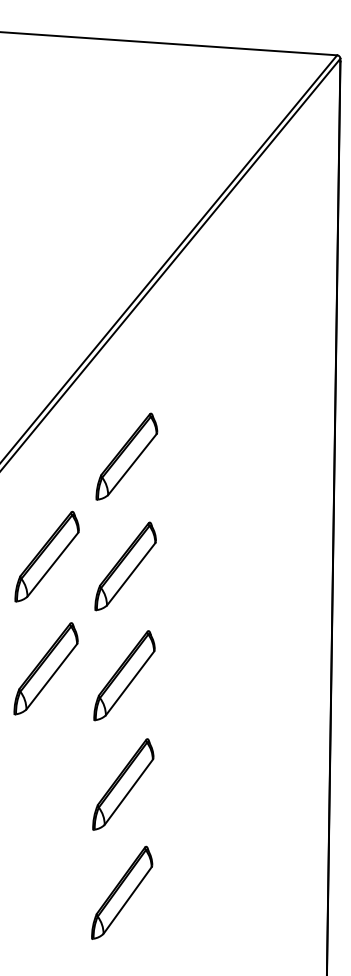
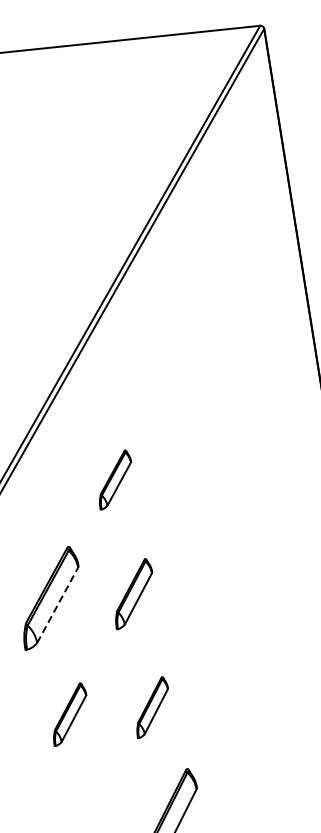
part: (126, 456) -> (114, 479), size x0.6
line: (52, 564) -> (57, 605), solid -> dashed
part: (125, 566) -> (133, 593), size x0.7
part: (45, 668) -> (68, 714), size x0.6
part: (124, 675) -> (151, 707), size x0.6

